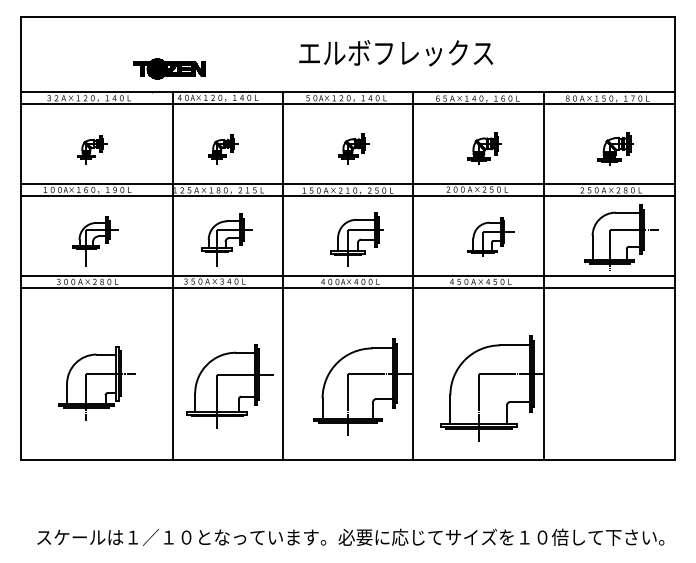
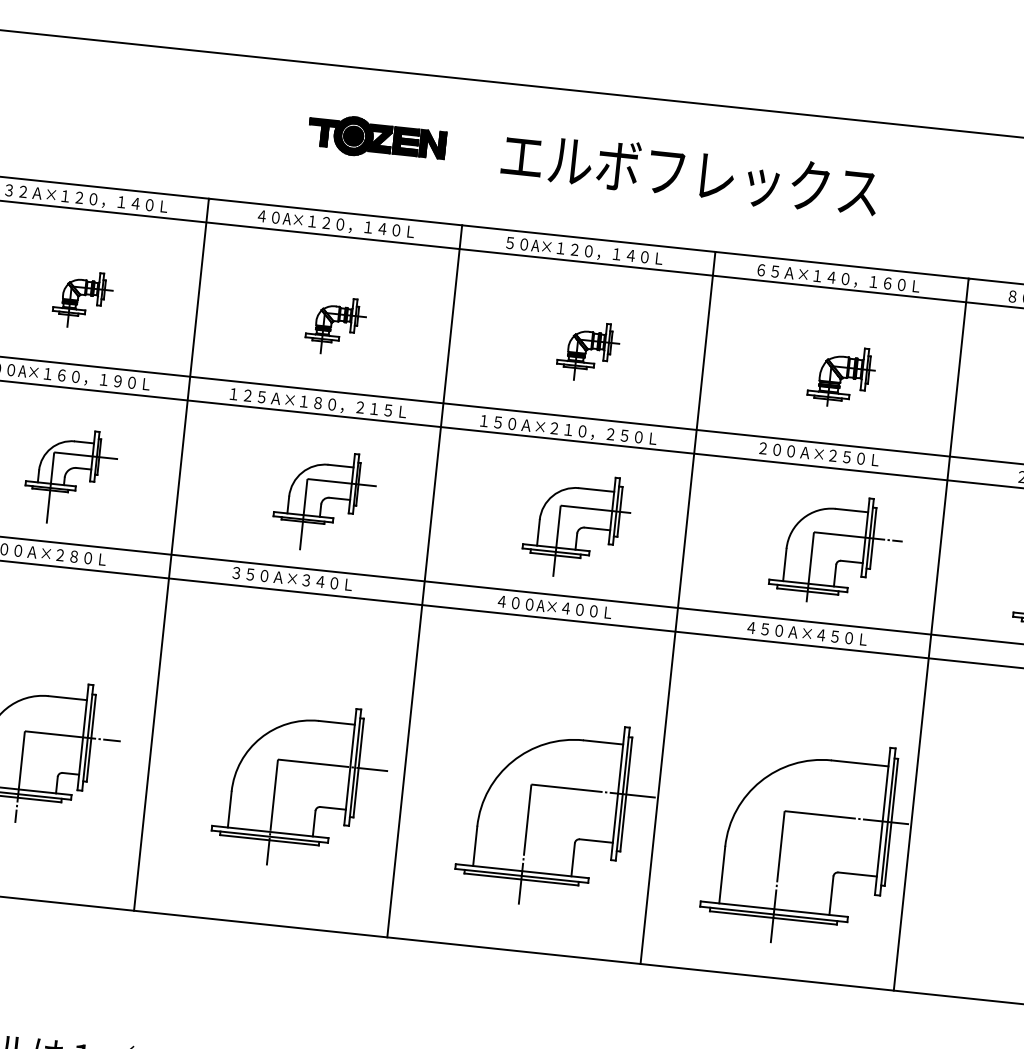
part: (169, 68) -> (377, 137), moved
part: (491, 236) -> (837, 547), size x1.43
line: (172, 275) -> (171, 554), moved

